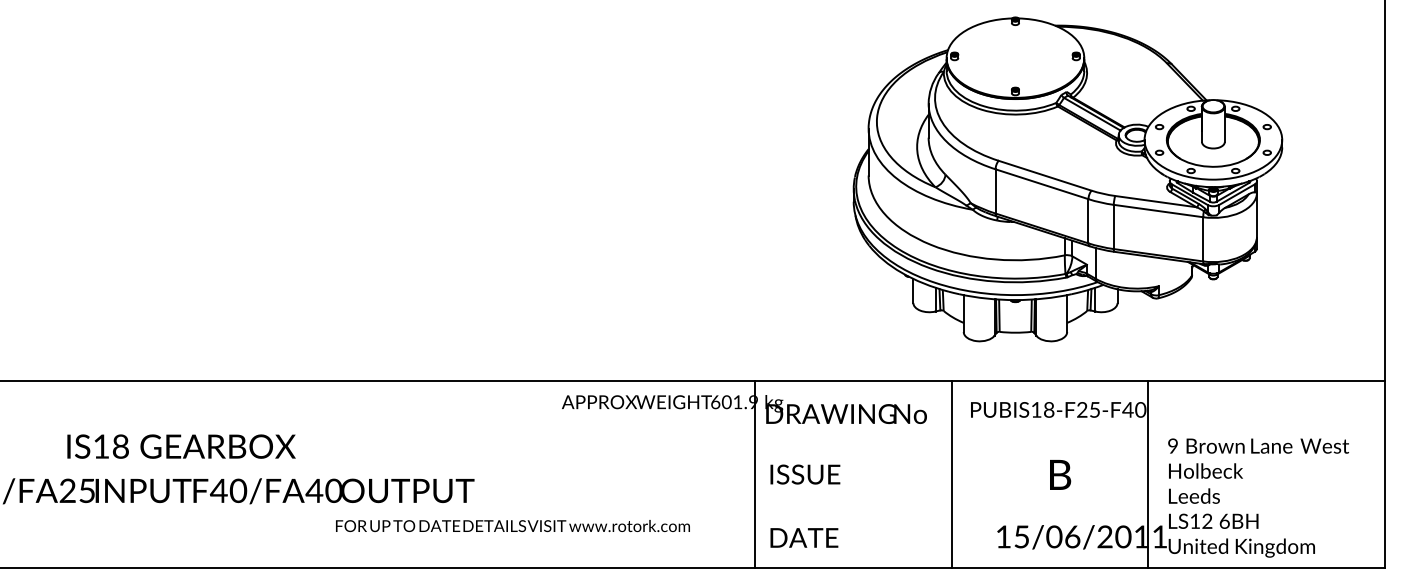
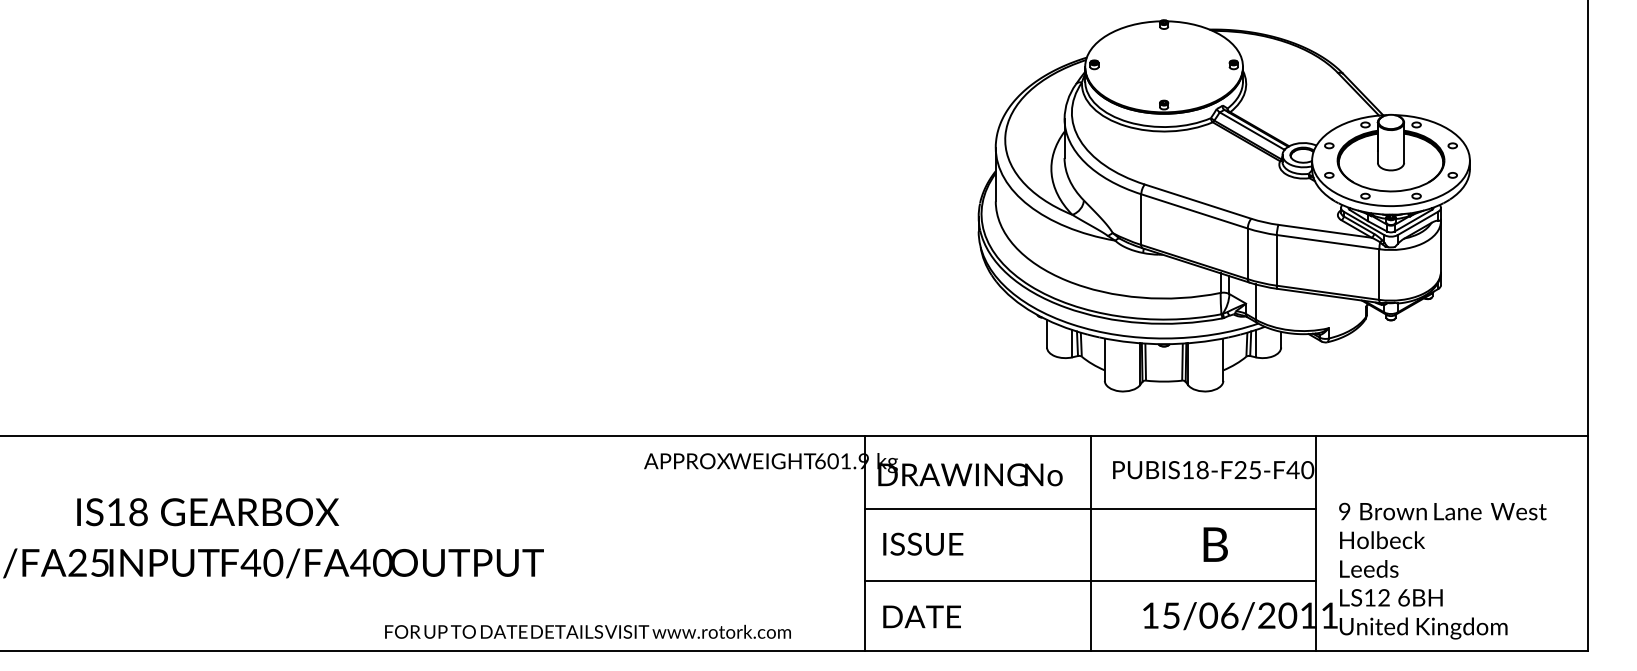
line: (951, 443) -> (1090, 508), added
line: (951, 506) -> (1090, 580), added
text: (512, 526) -> (587, 632), moved

